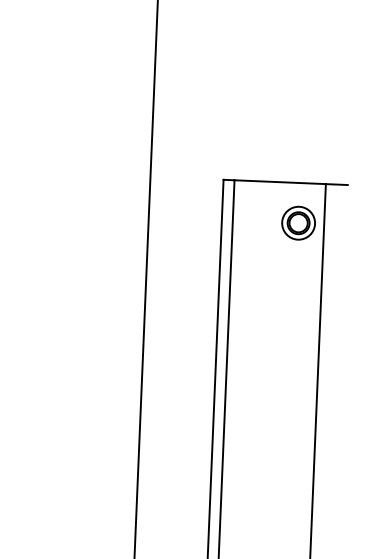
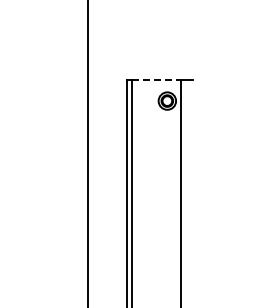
line: (281, 181) -> (157, 79), solid -> dashed

